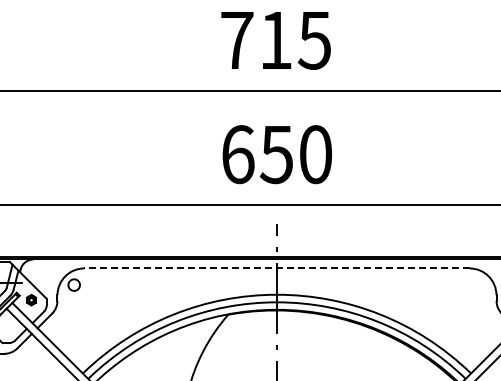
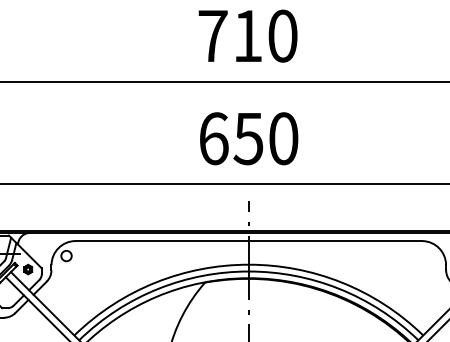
text: (314, 40) -> (282, 36), 715 -> 710
line: (276, 268) -> (248, 241), dashed -> solid

